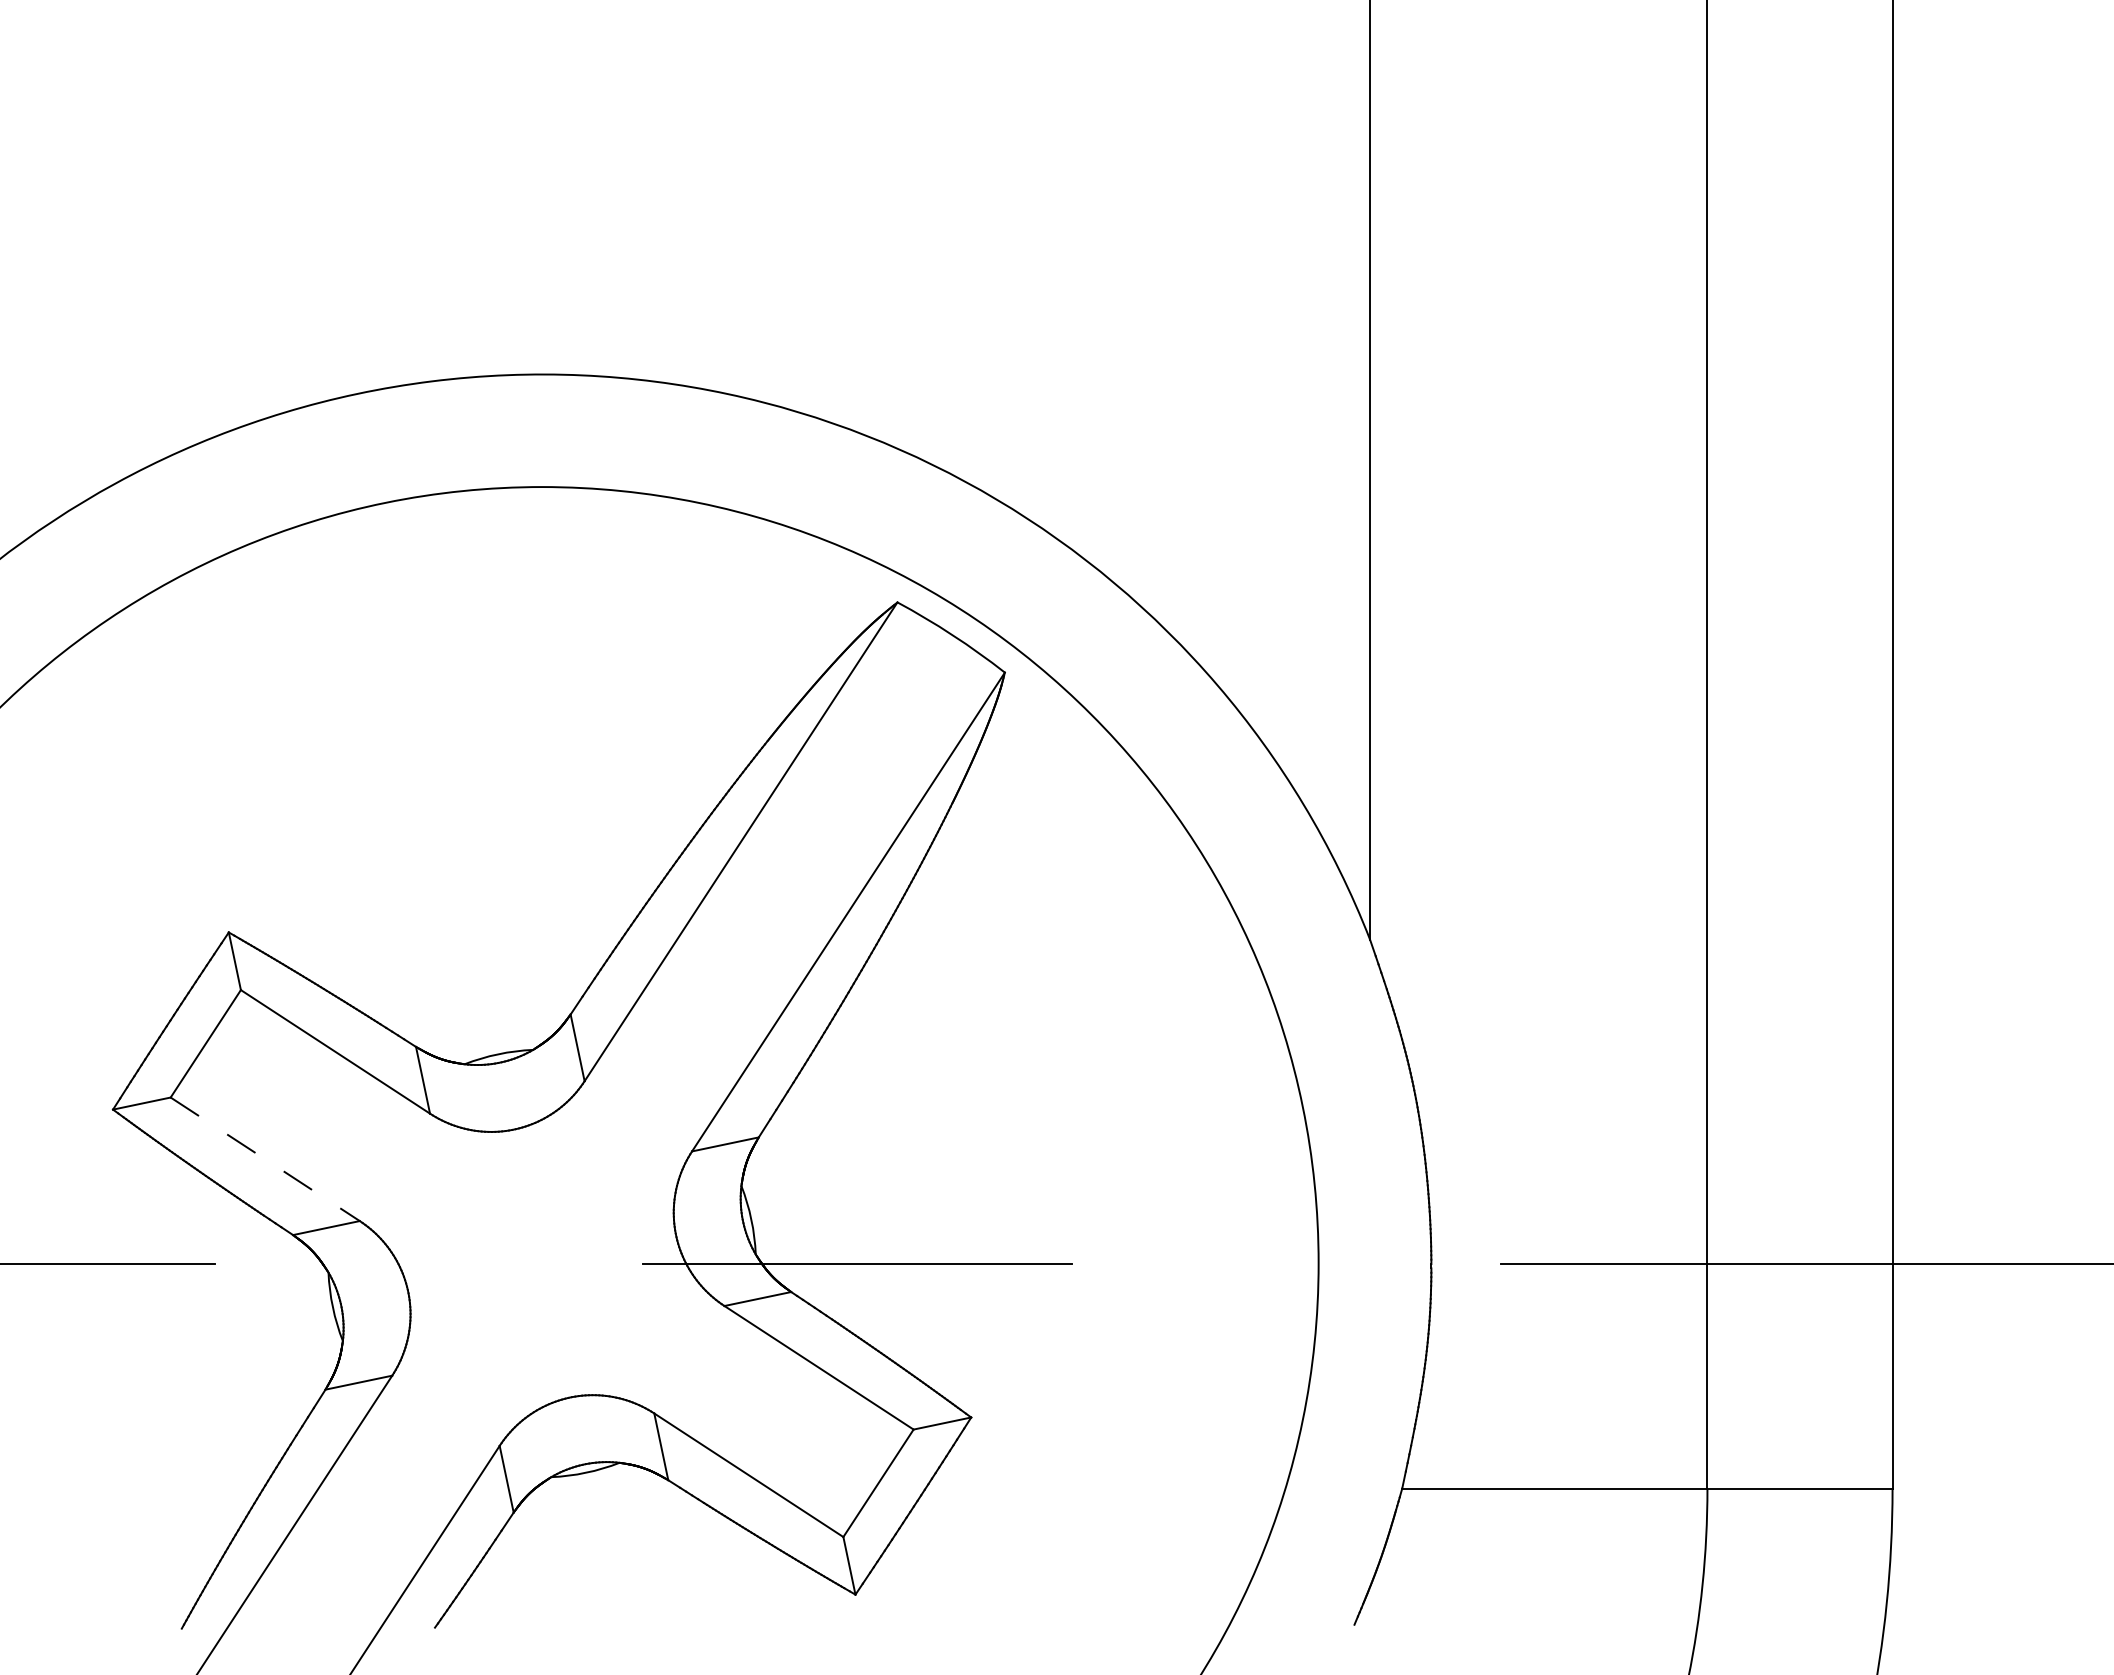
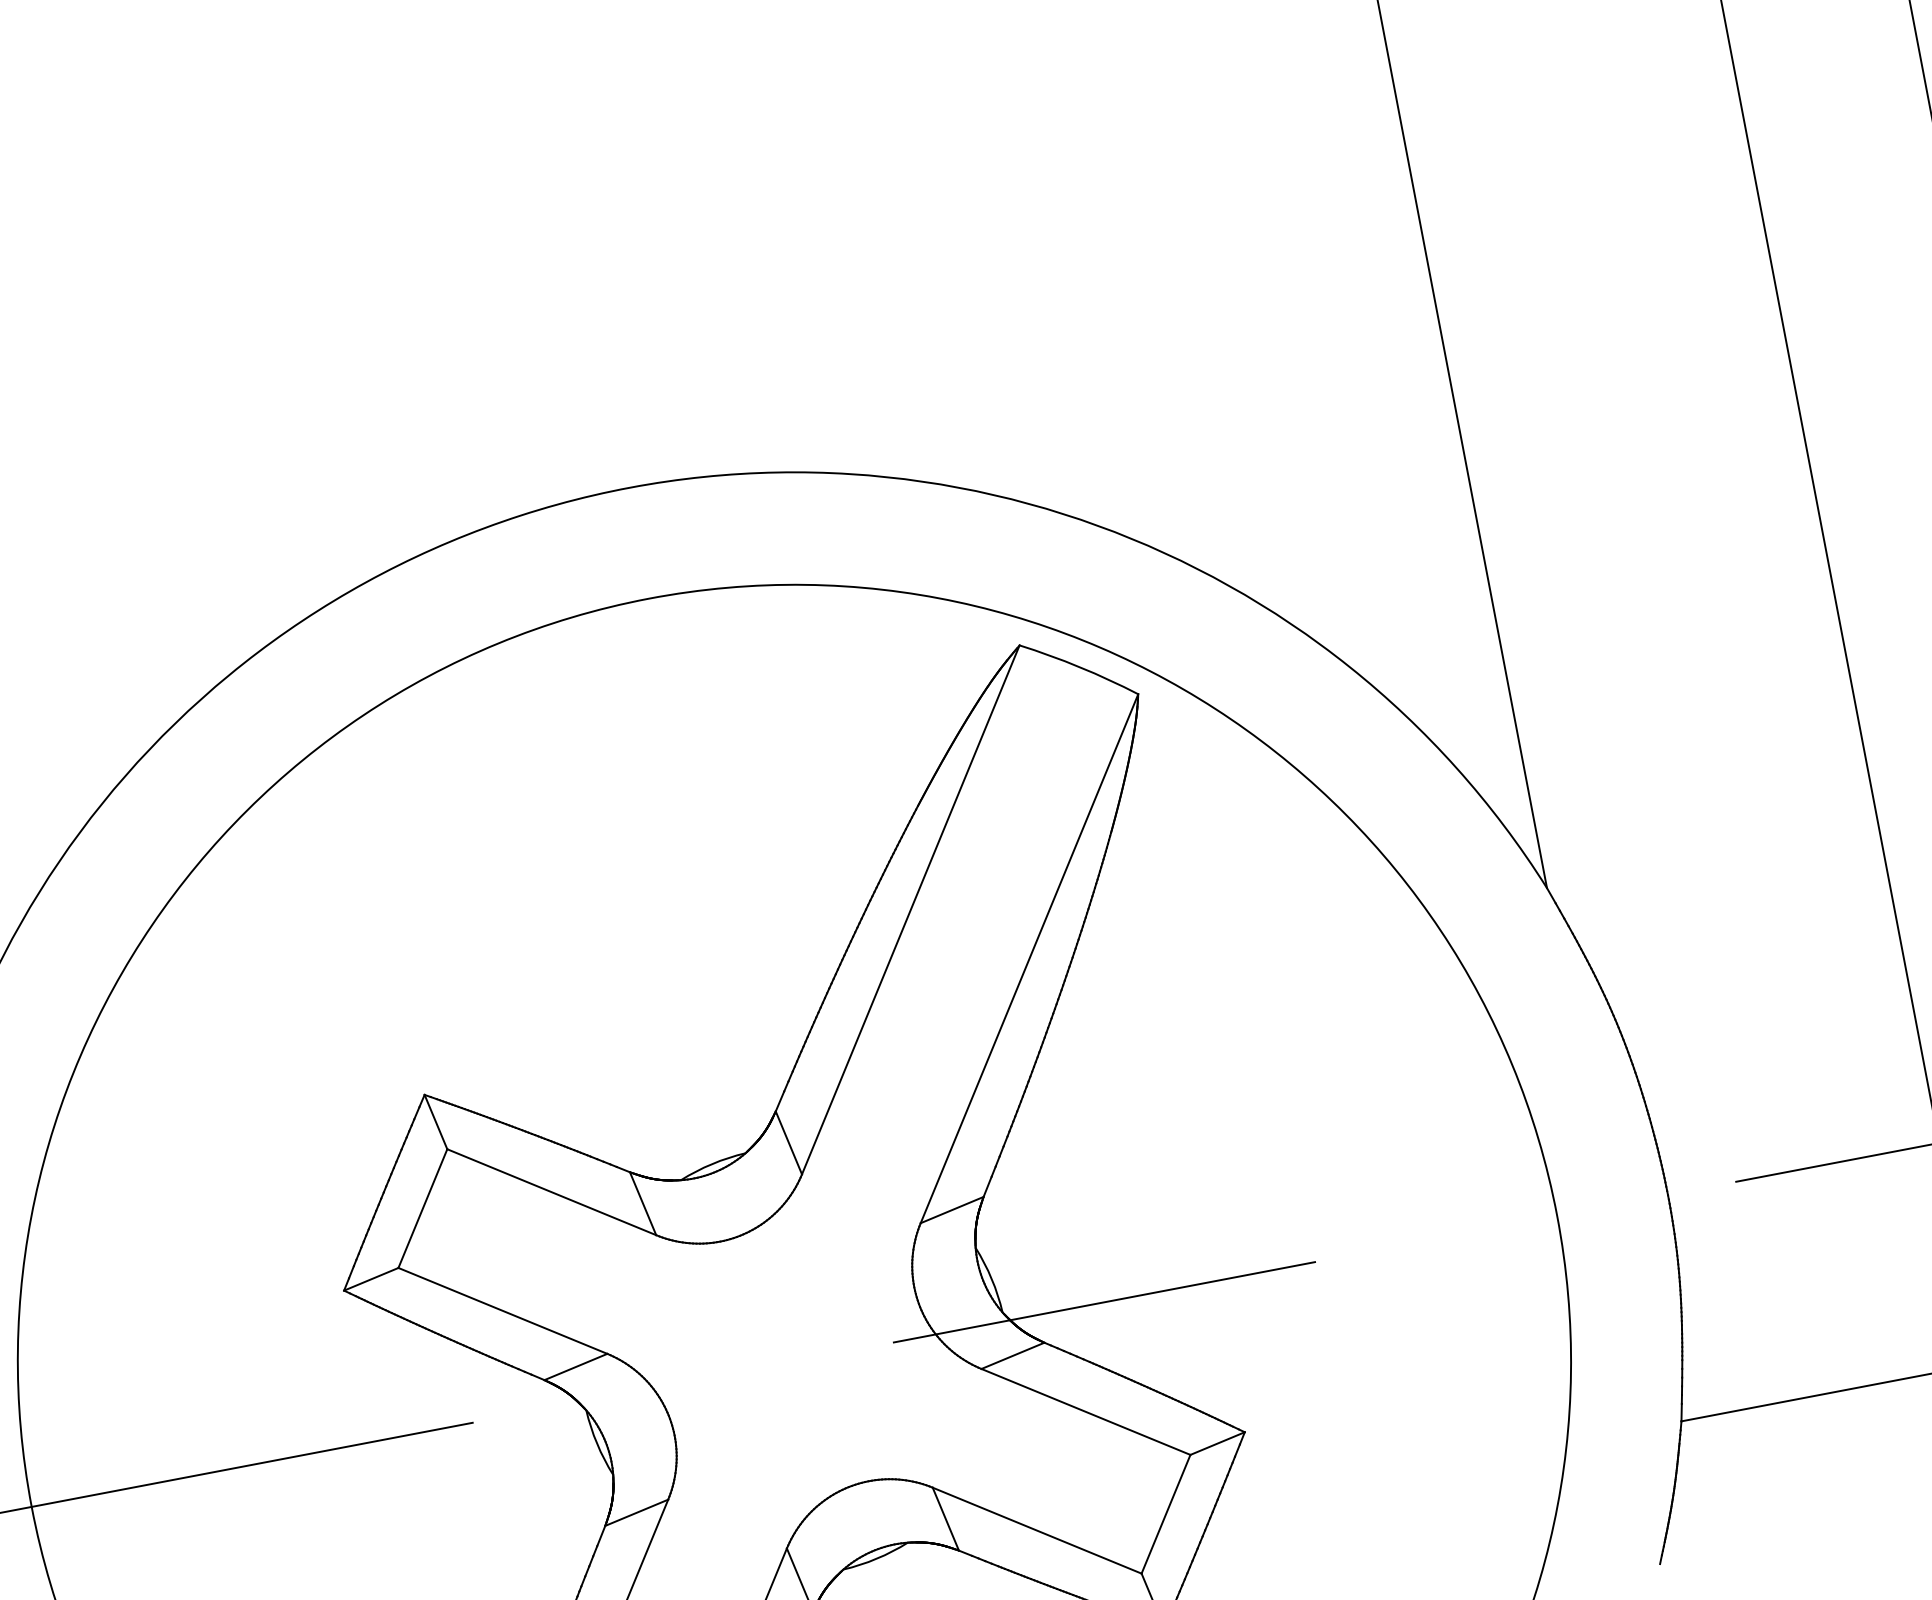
line: (265, 1159) -> (503, 1311), dashed -> solid

